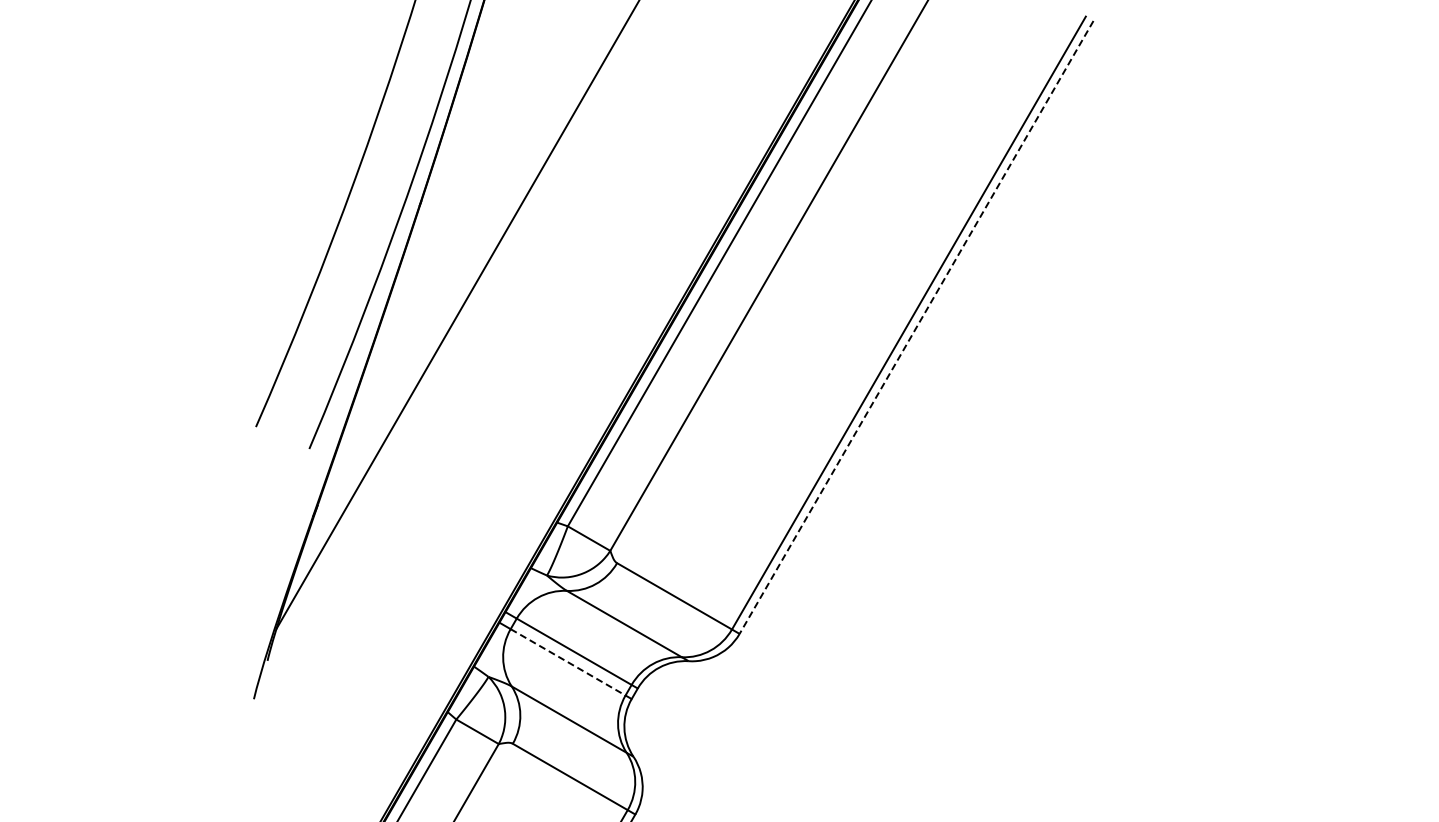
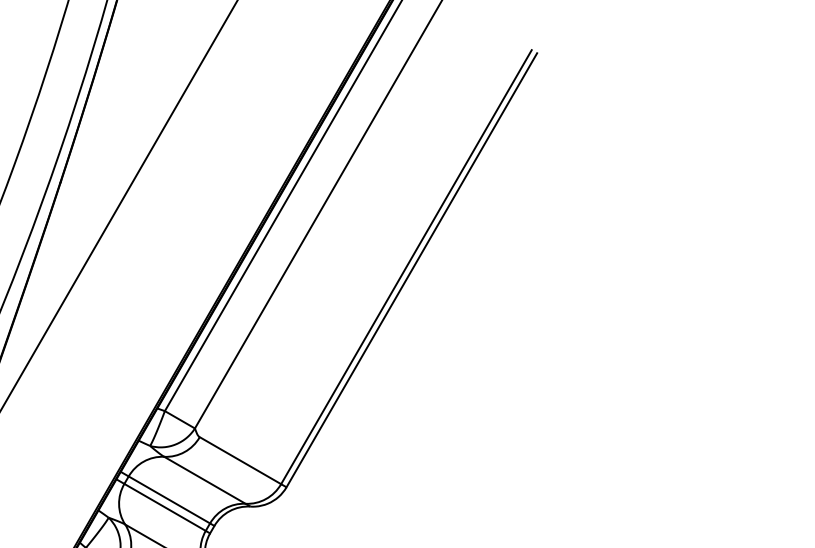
line: (916, 327) -> (411, 270), dashed -> solid
line: (568, 662) -> (165, 507), dashed -> solid

